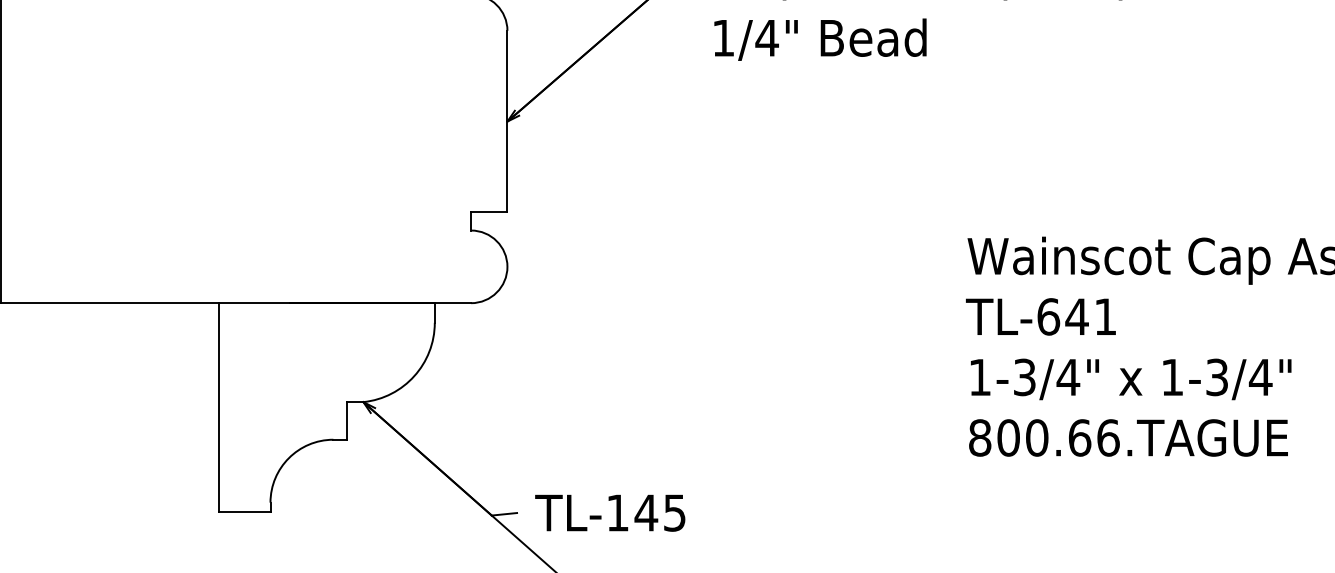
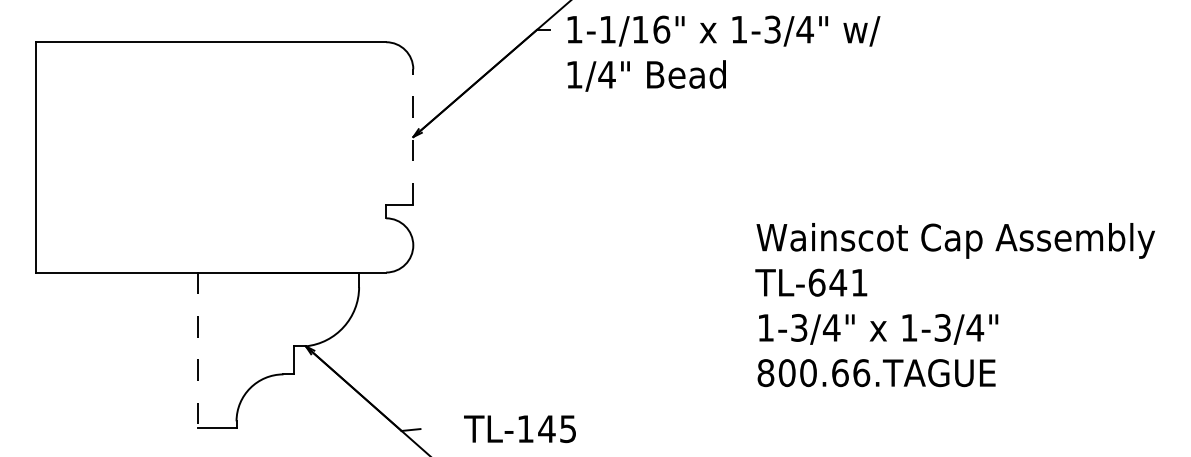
line: (507, 122) -> (413, 137), solid -> dashed
line: (219, 407) -> (198, 350), solid -> dashed
text: (609, 513) -> (519, 429), moved

